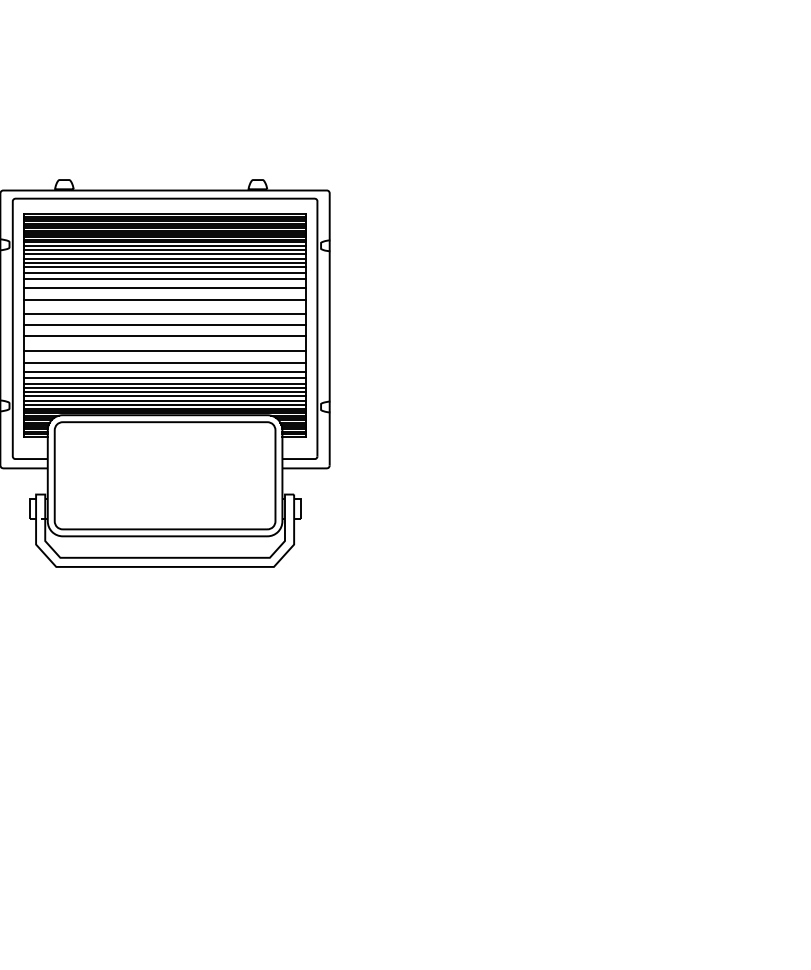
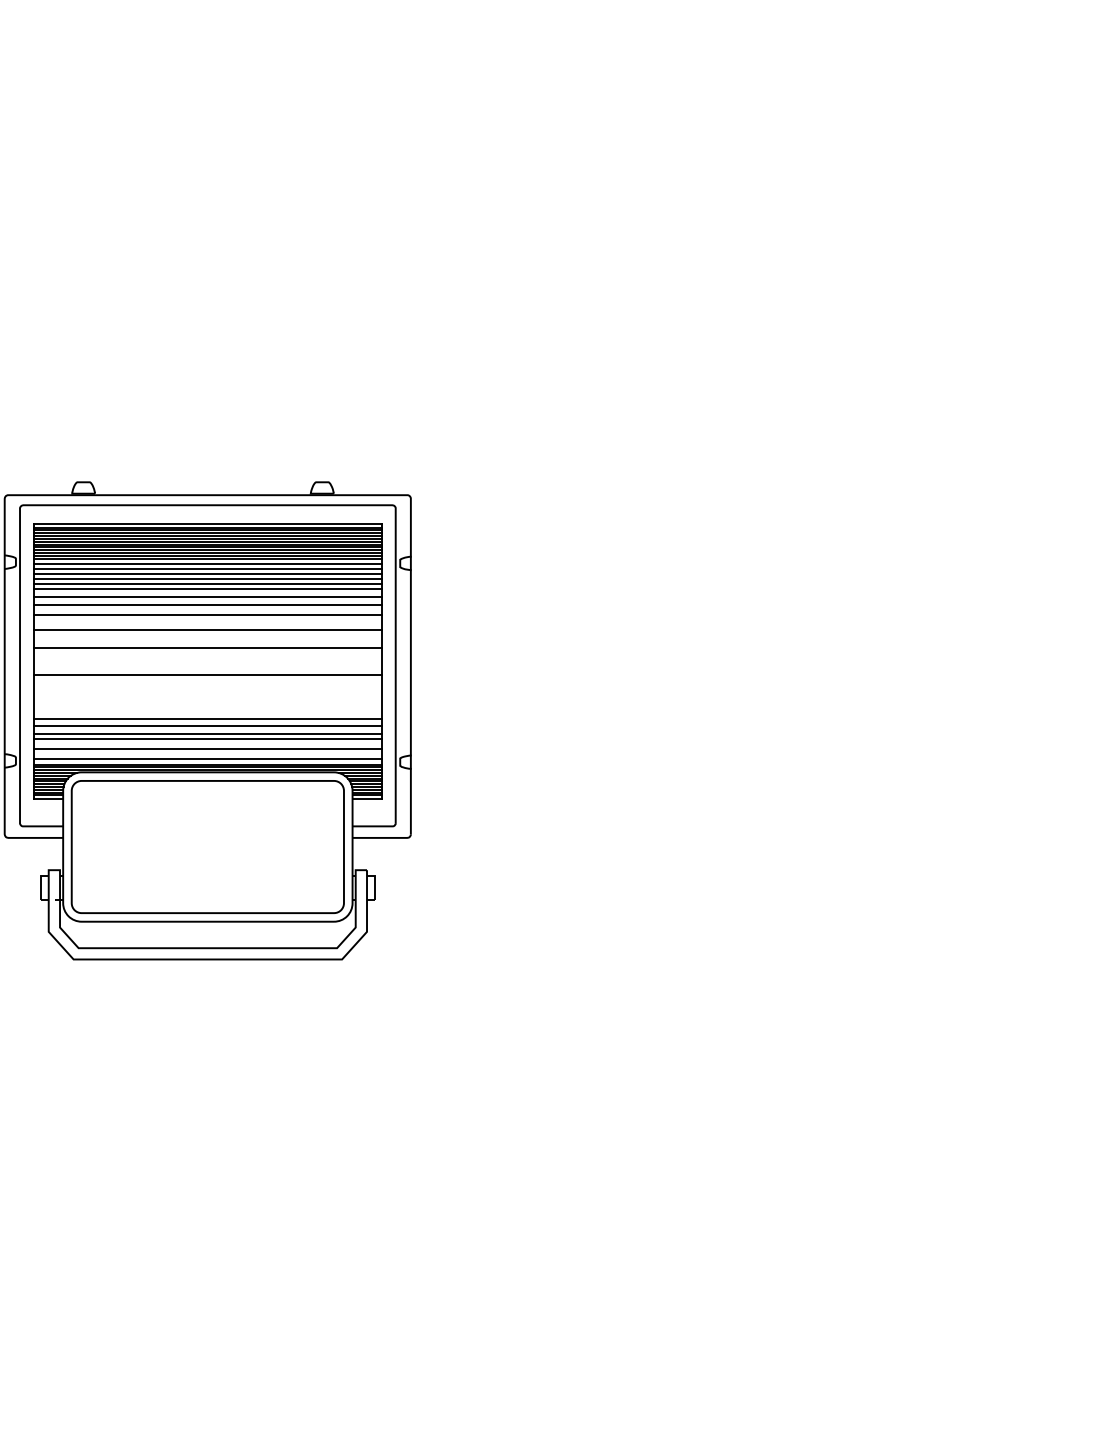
line: (164, 325) -> (207, 661), removed
line: (164, 350) -> (207, 692), removed
line: (164, 362) -> (207, 707), removed
line: (164, 391) -> (207, 743), removed
line: (164, 400) -> (207, 754), removed

